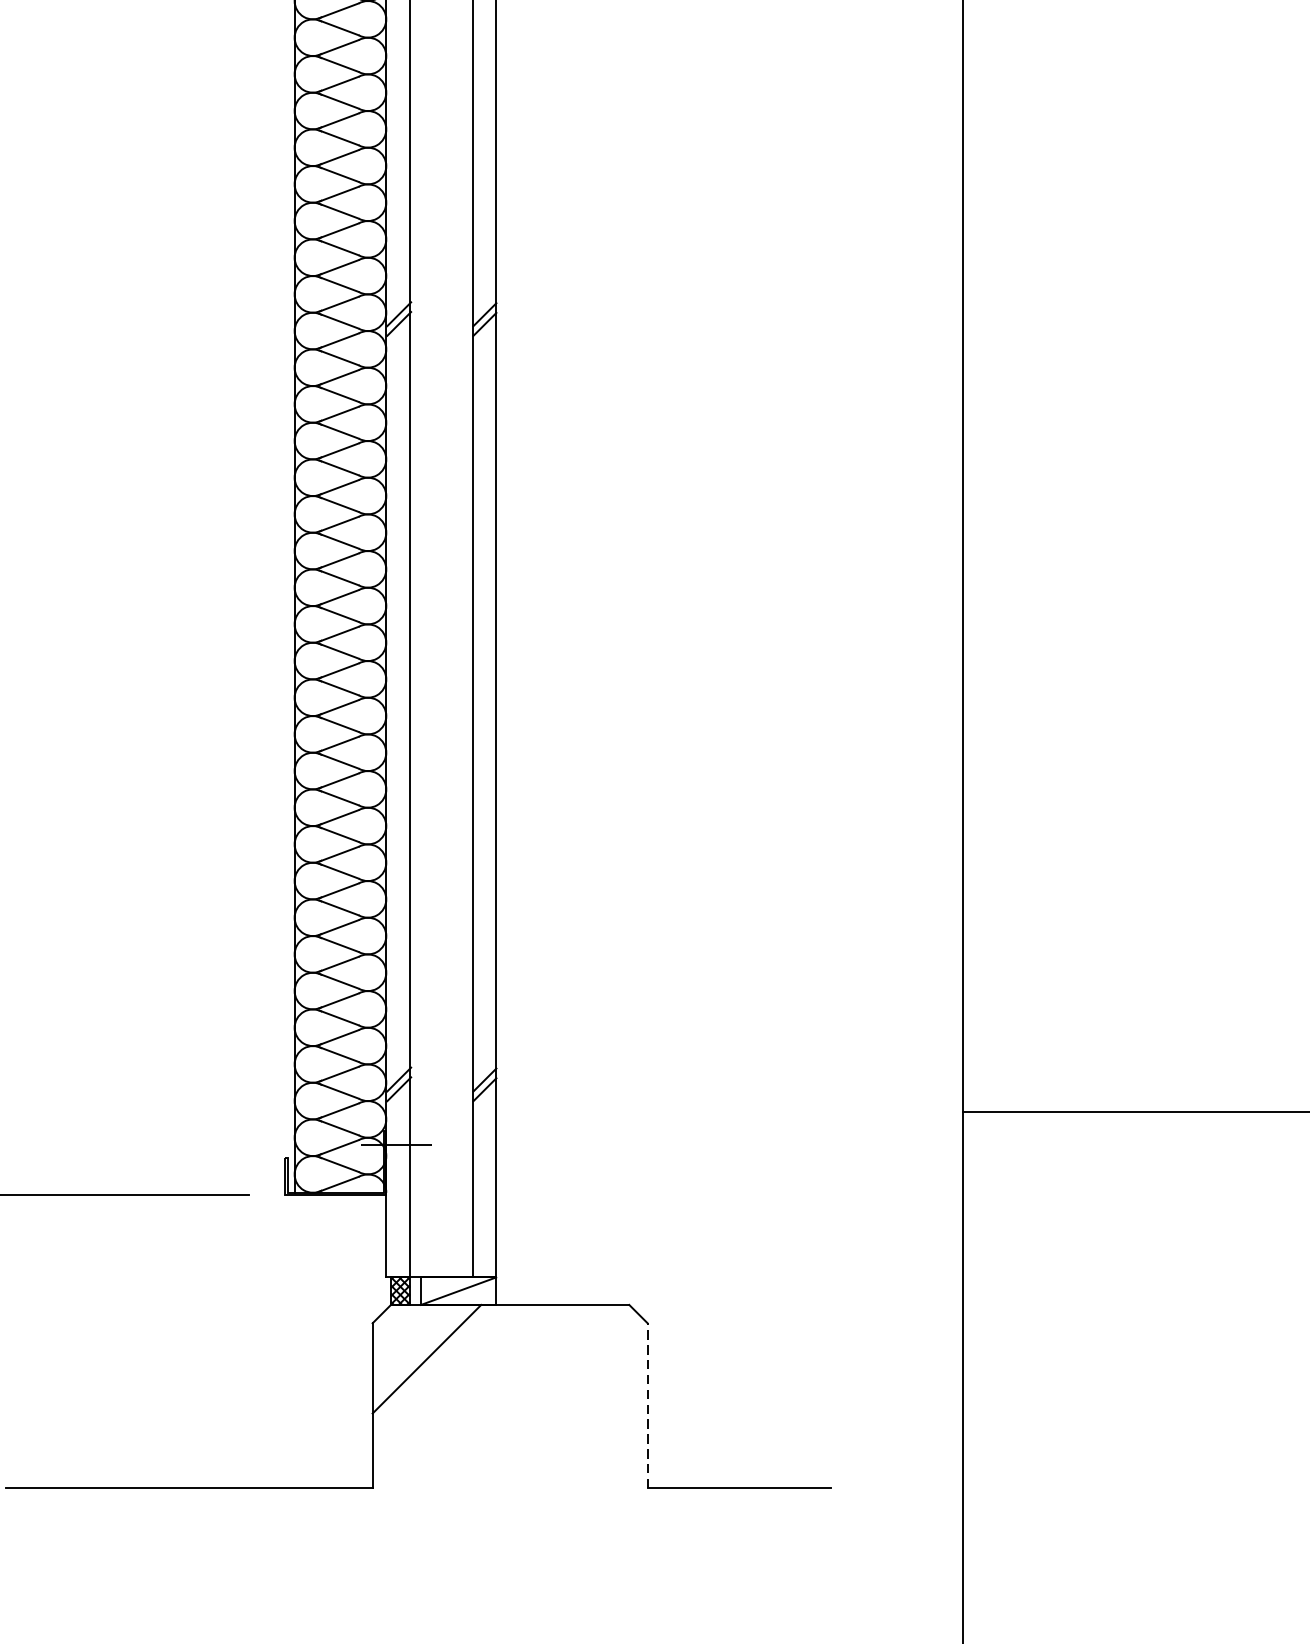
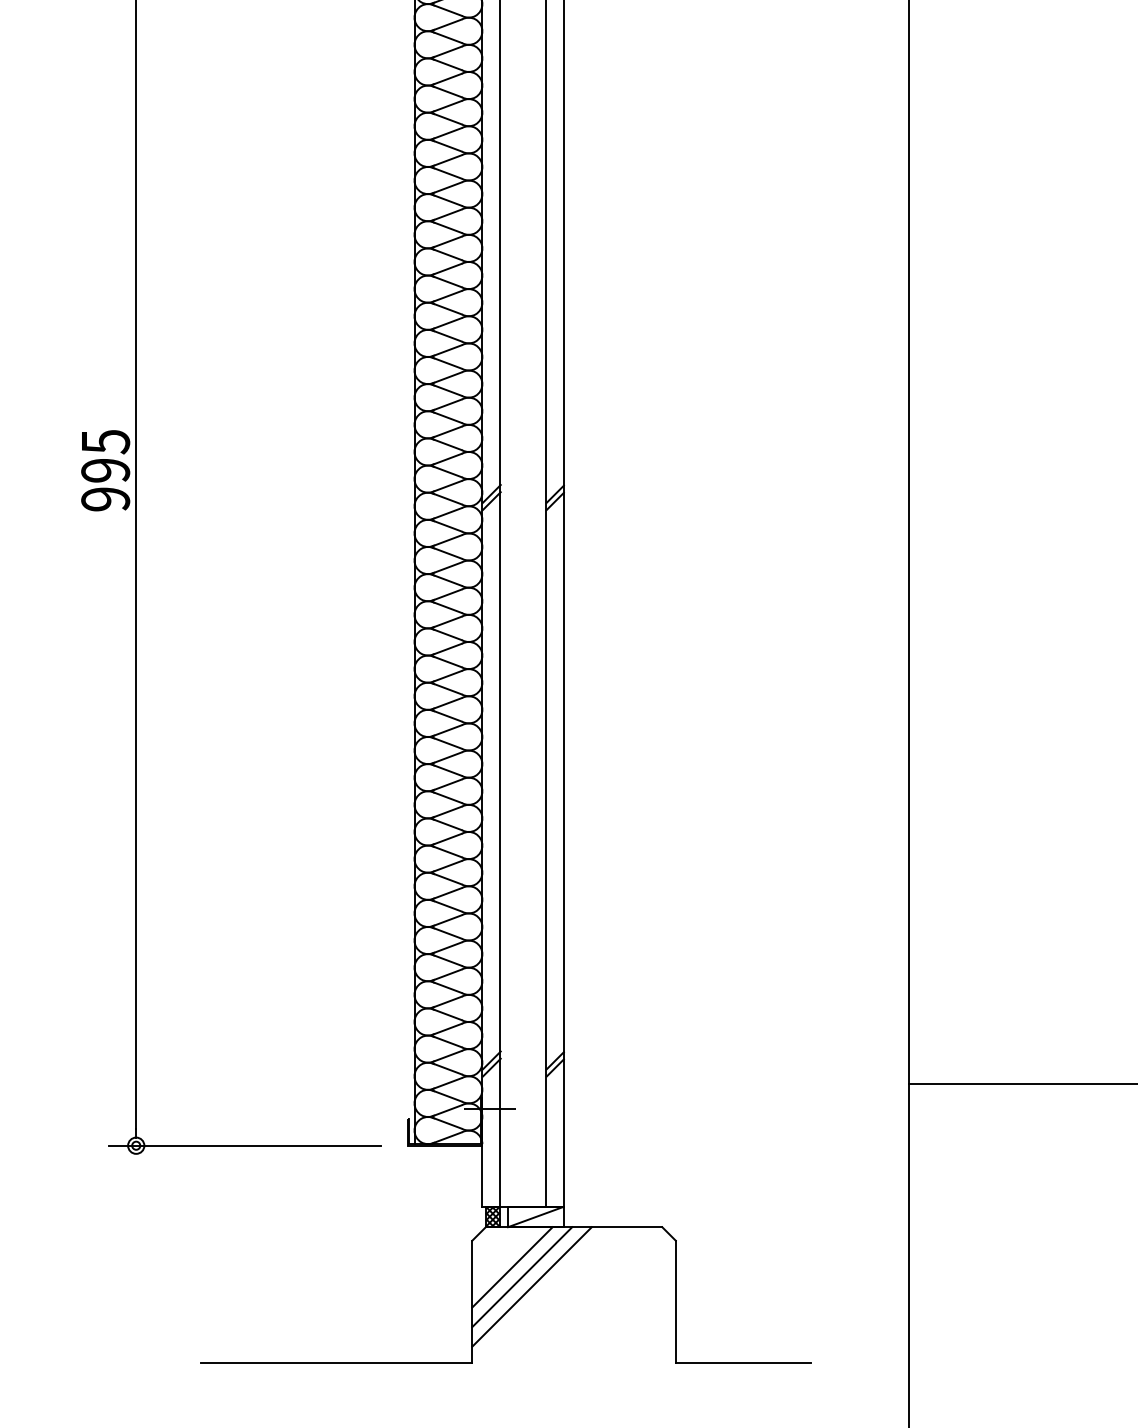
line: (440, 1372) -> (522, 1277), added
line: (452, 1385) -> (531, 1286), added
line: (647, 1405) -> (675, 1301), dashed -> solid

